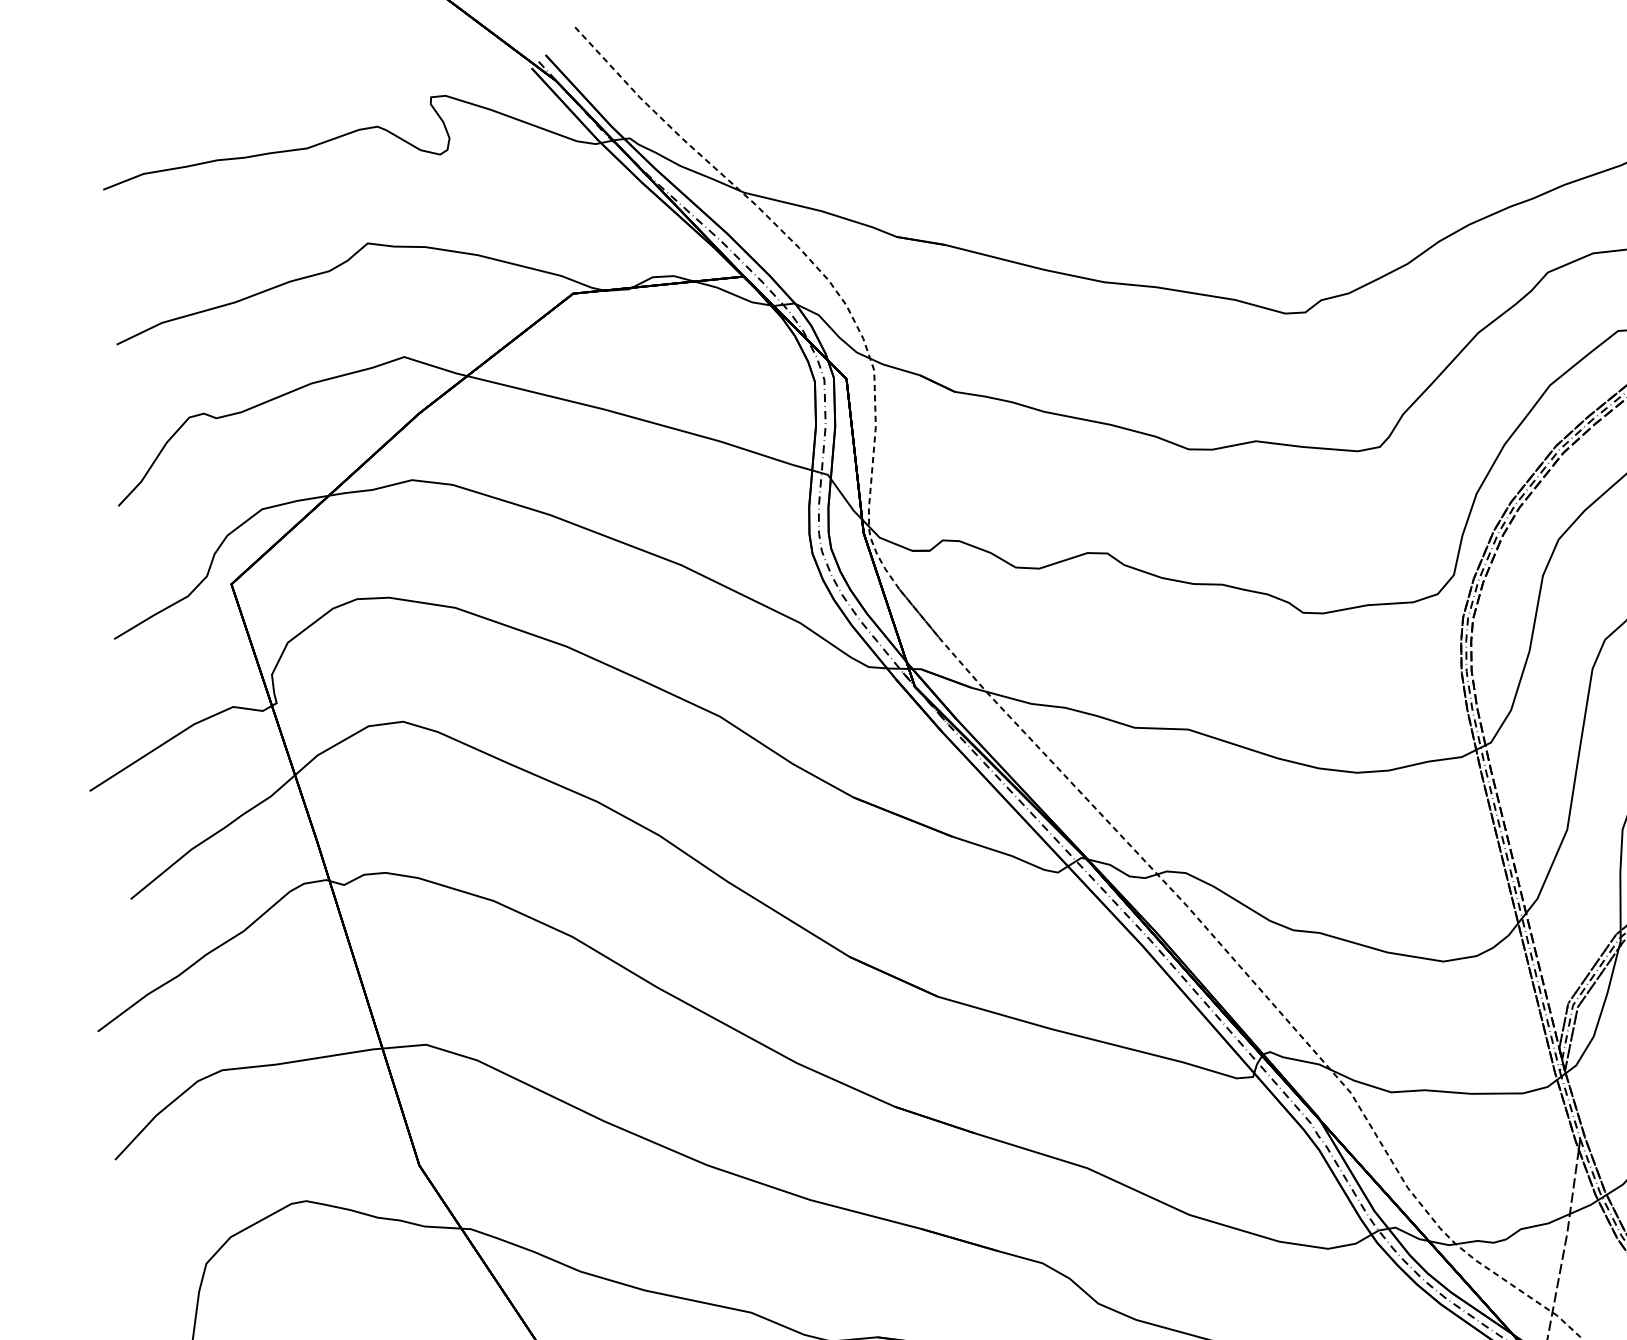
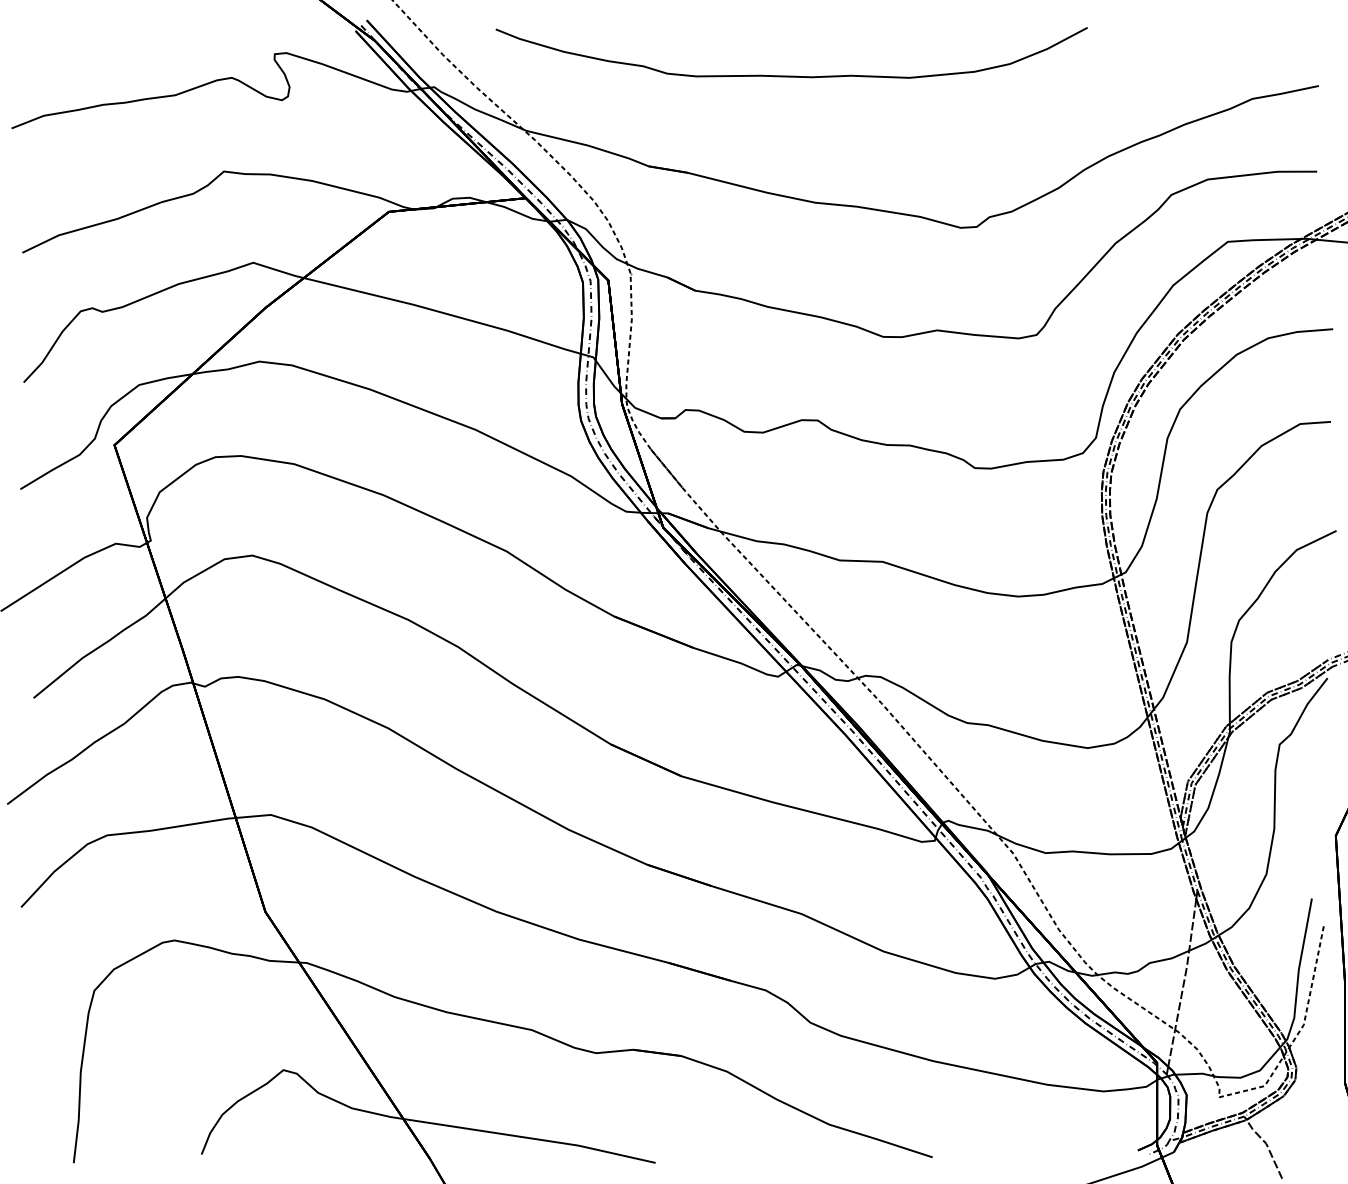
curve: (1074, 123) -> (791, 75), added

